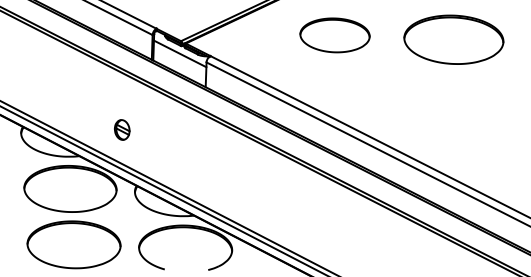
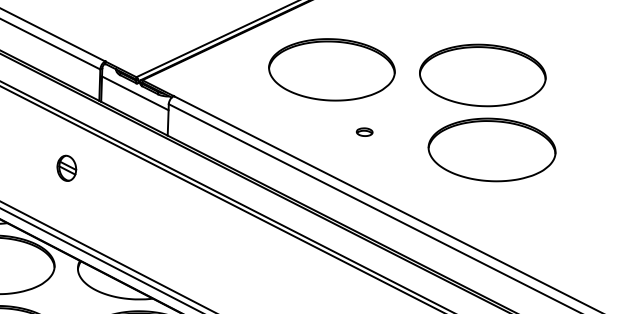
part: (334, 35) -> (331, 69), size x1.43
part: (360, 84) -> (364, 132), added
part: (461, 98) -> (492, 149), added
part: (122, 129) -> (67, 167), moved

